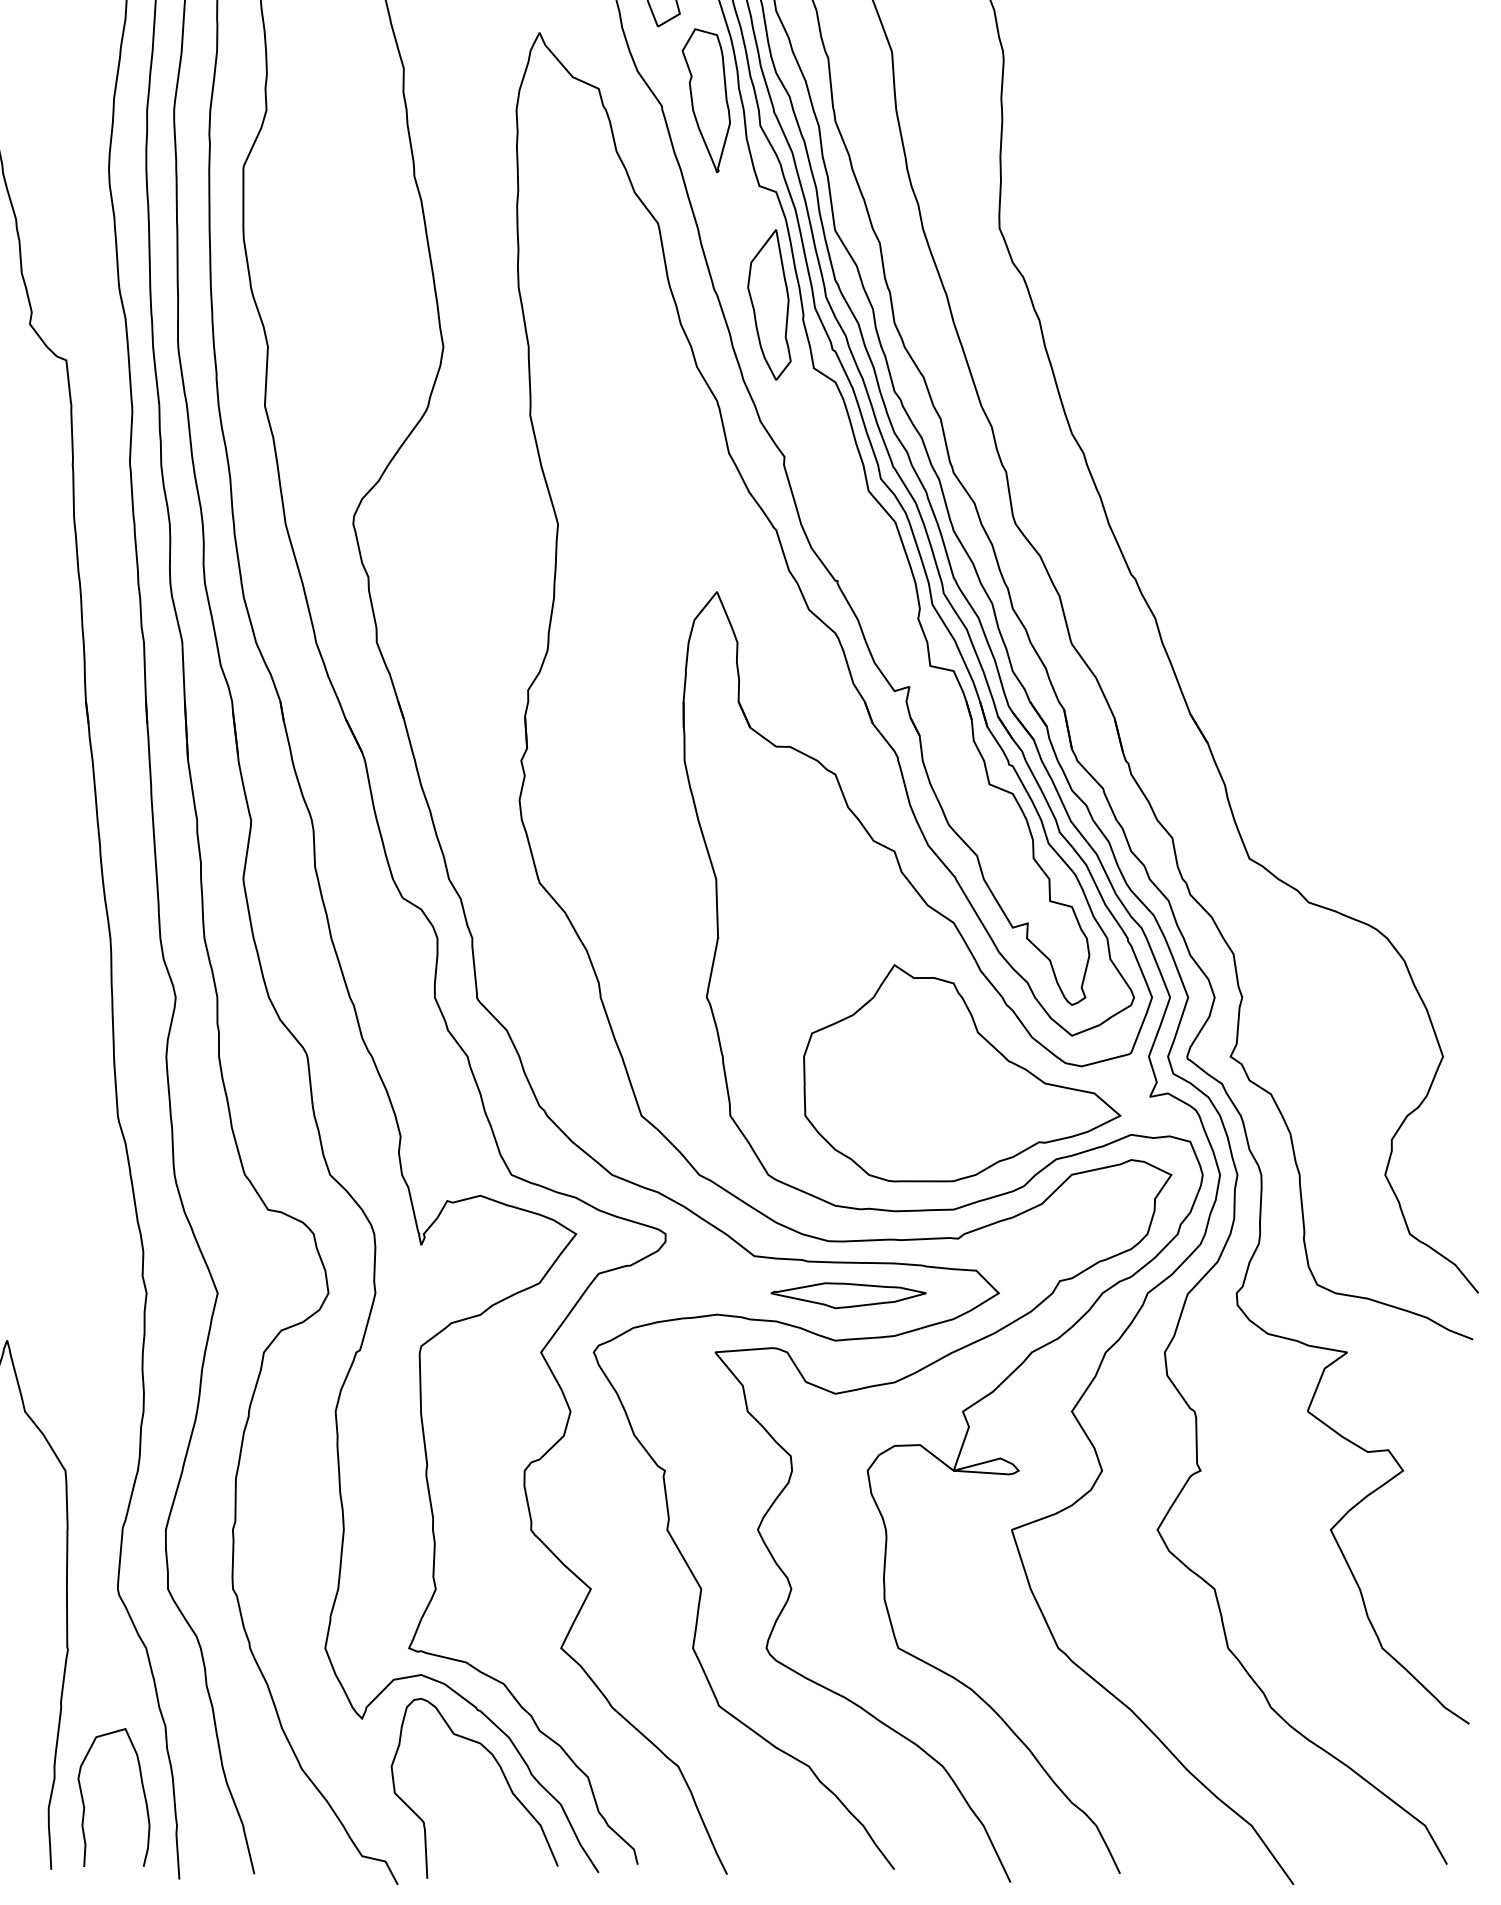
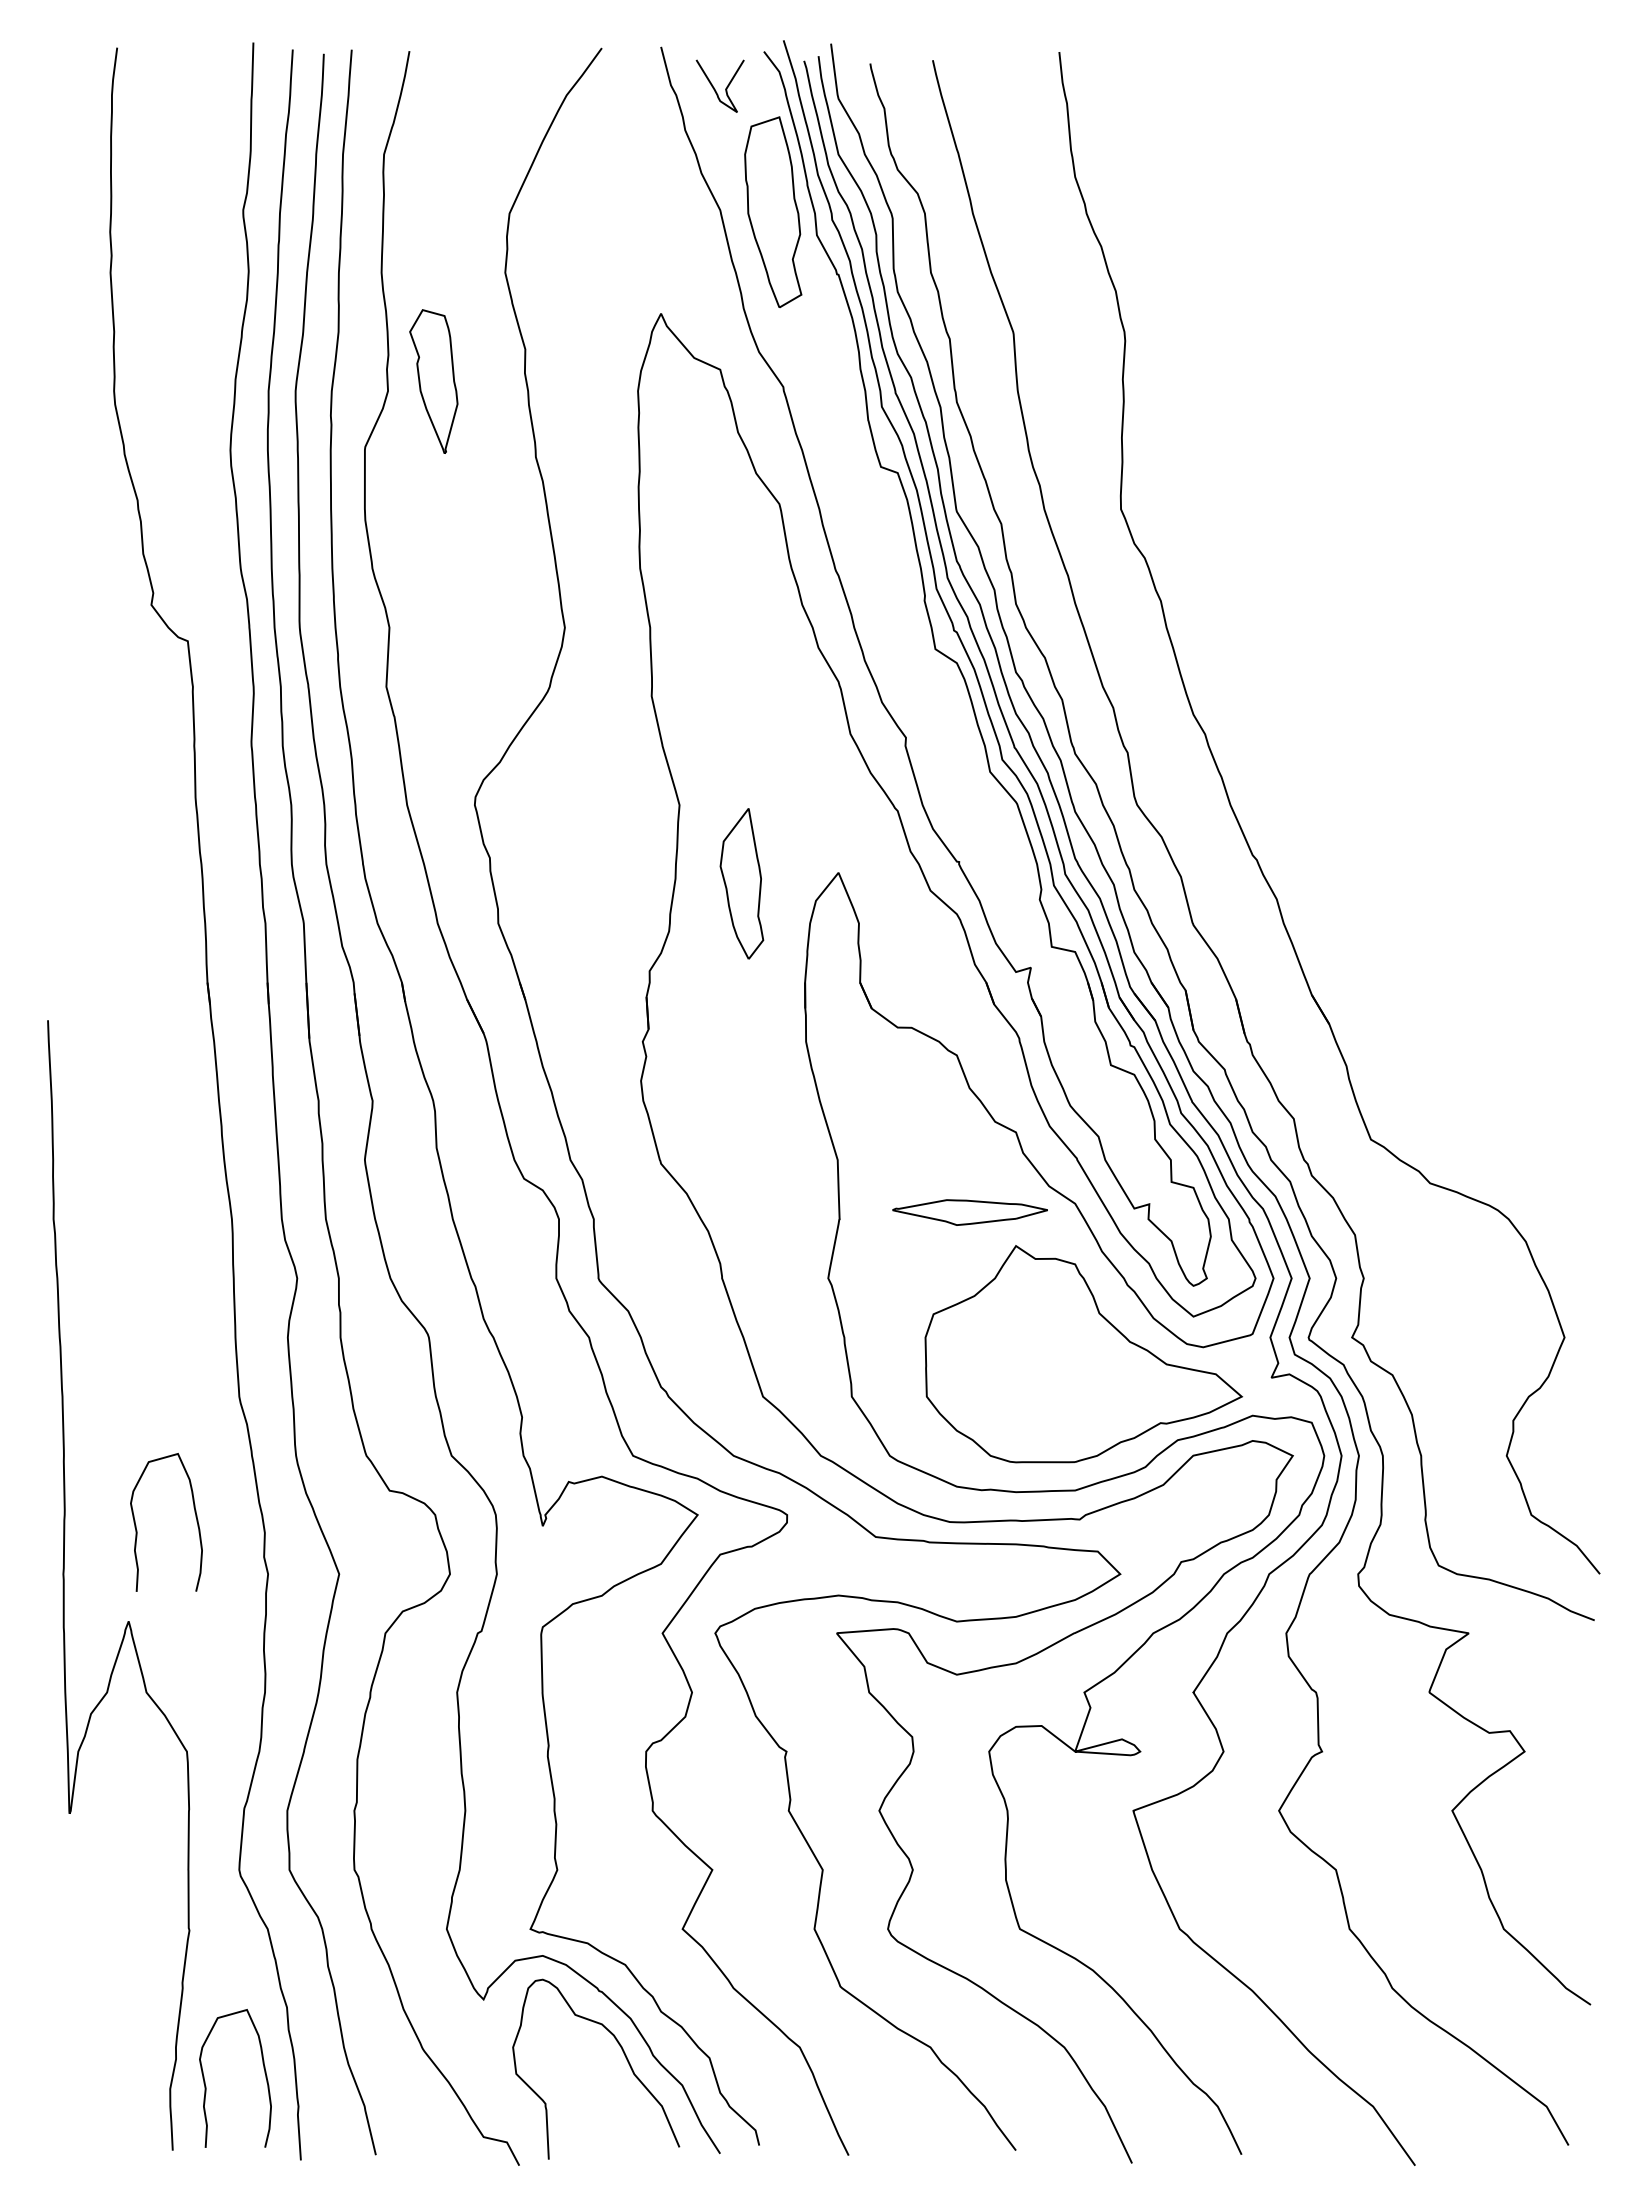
part: (706, 100) -> (433, 381), moved
part: (769, 304) -> (741, 883), moved
curve: (74, 1236) -> (195, 1517), added
part: (848, 1295) -> (969, 1212), moved

